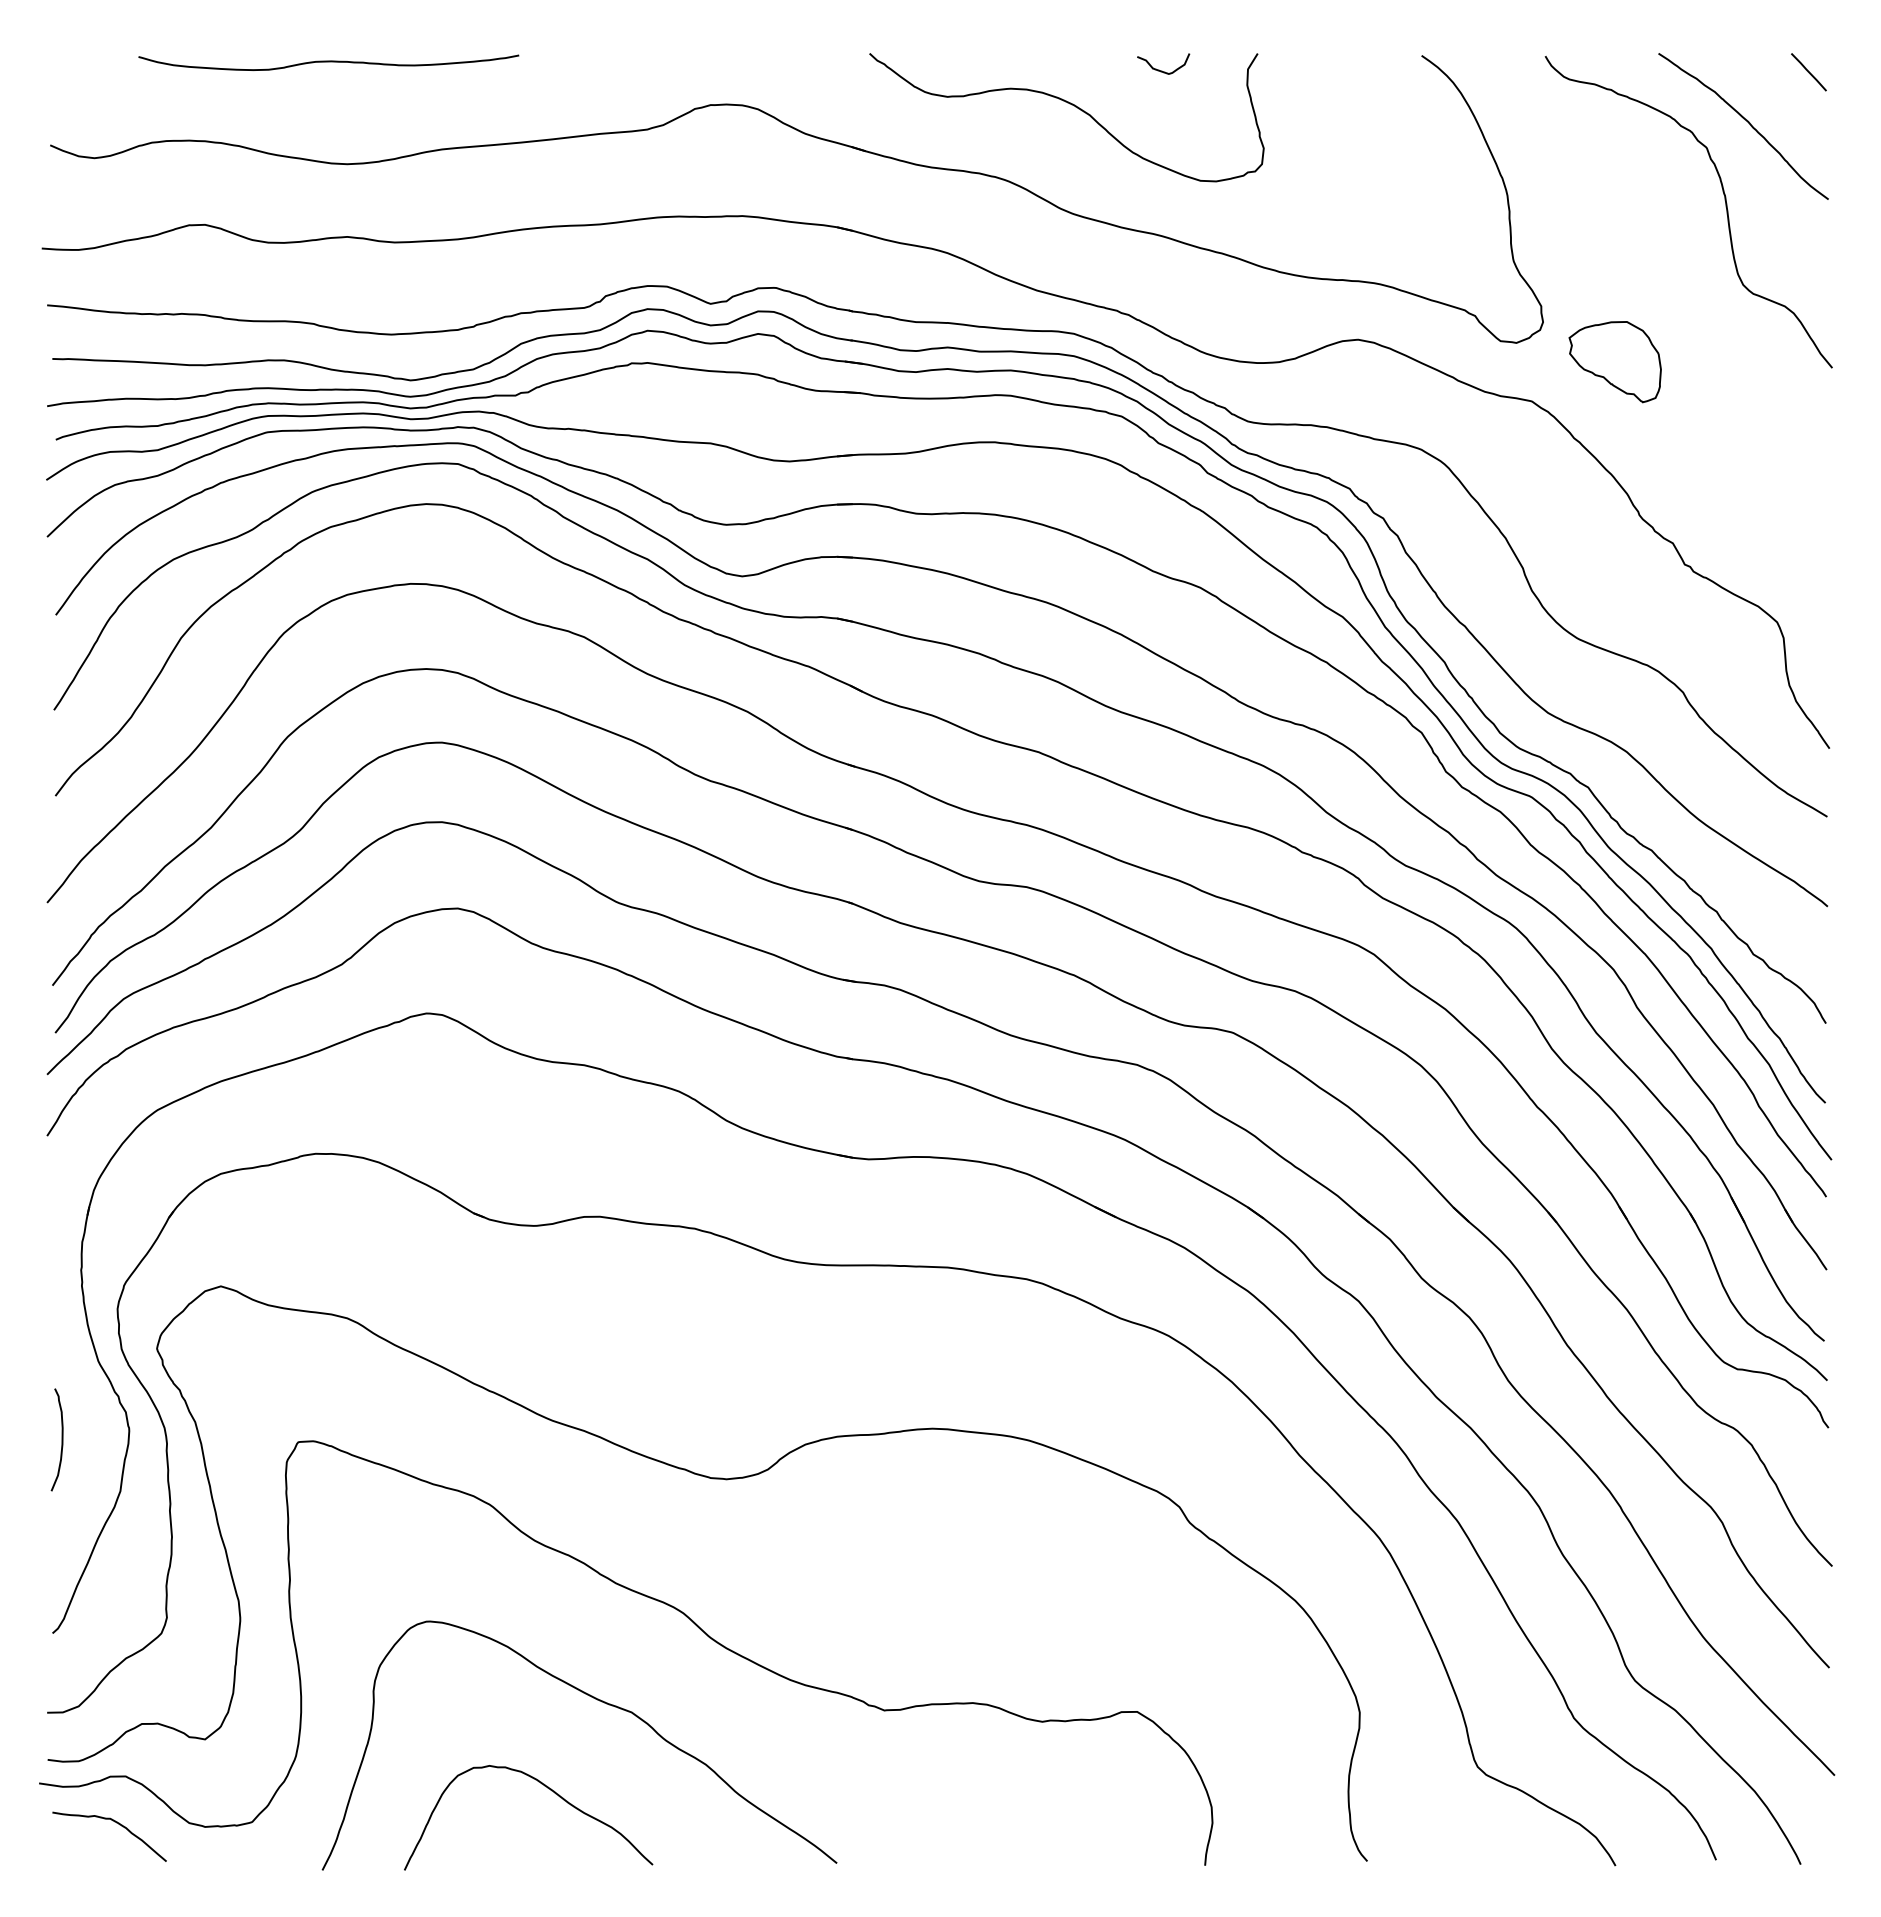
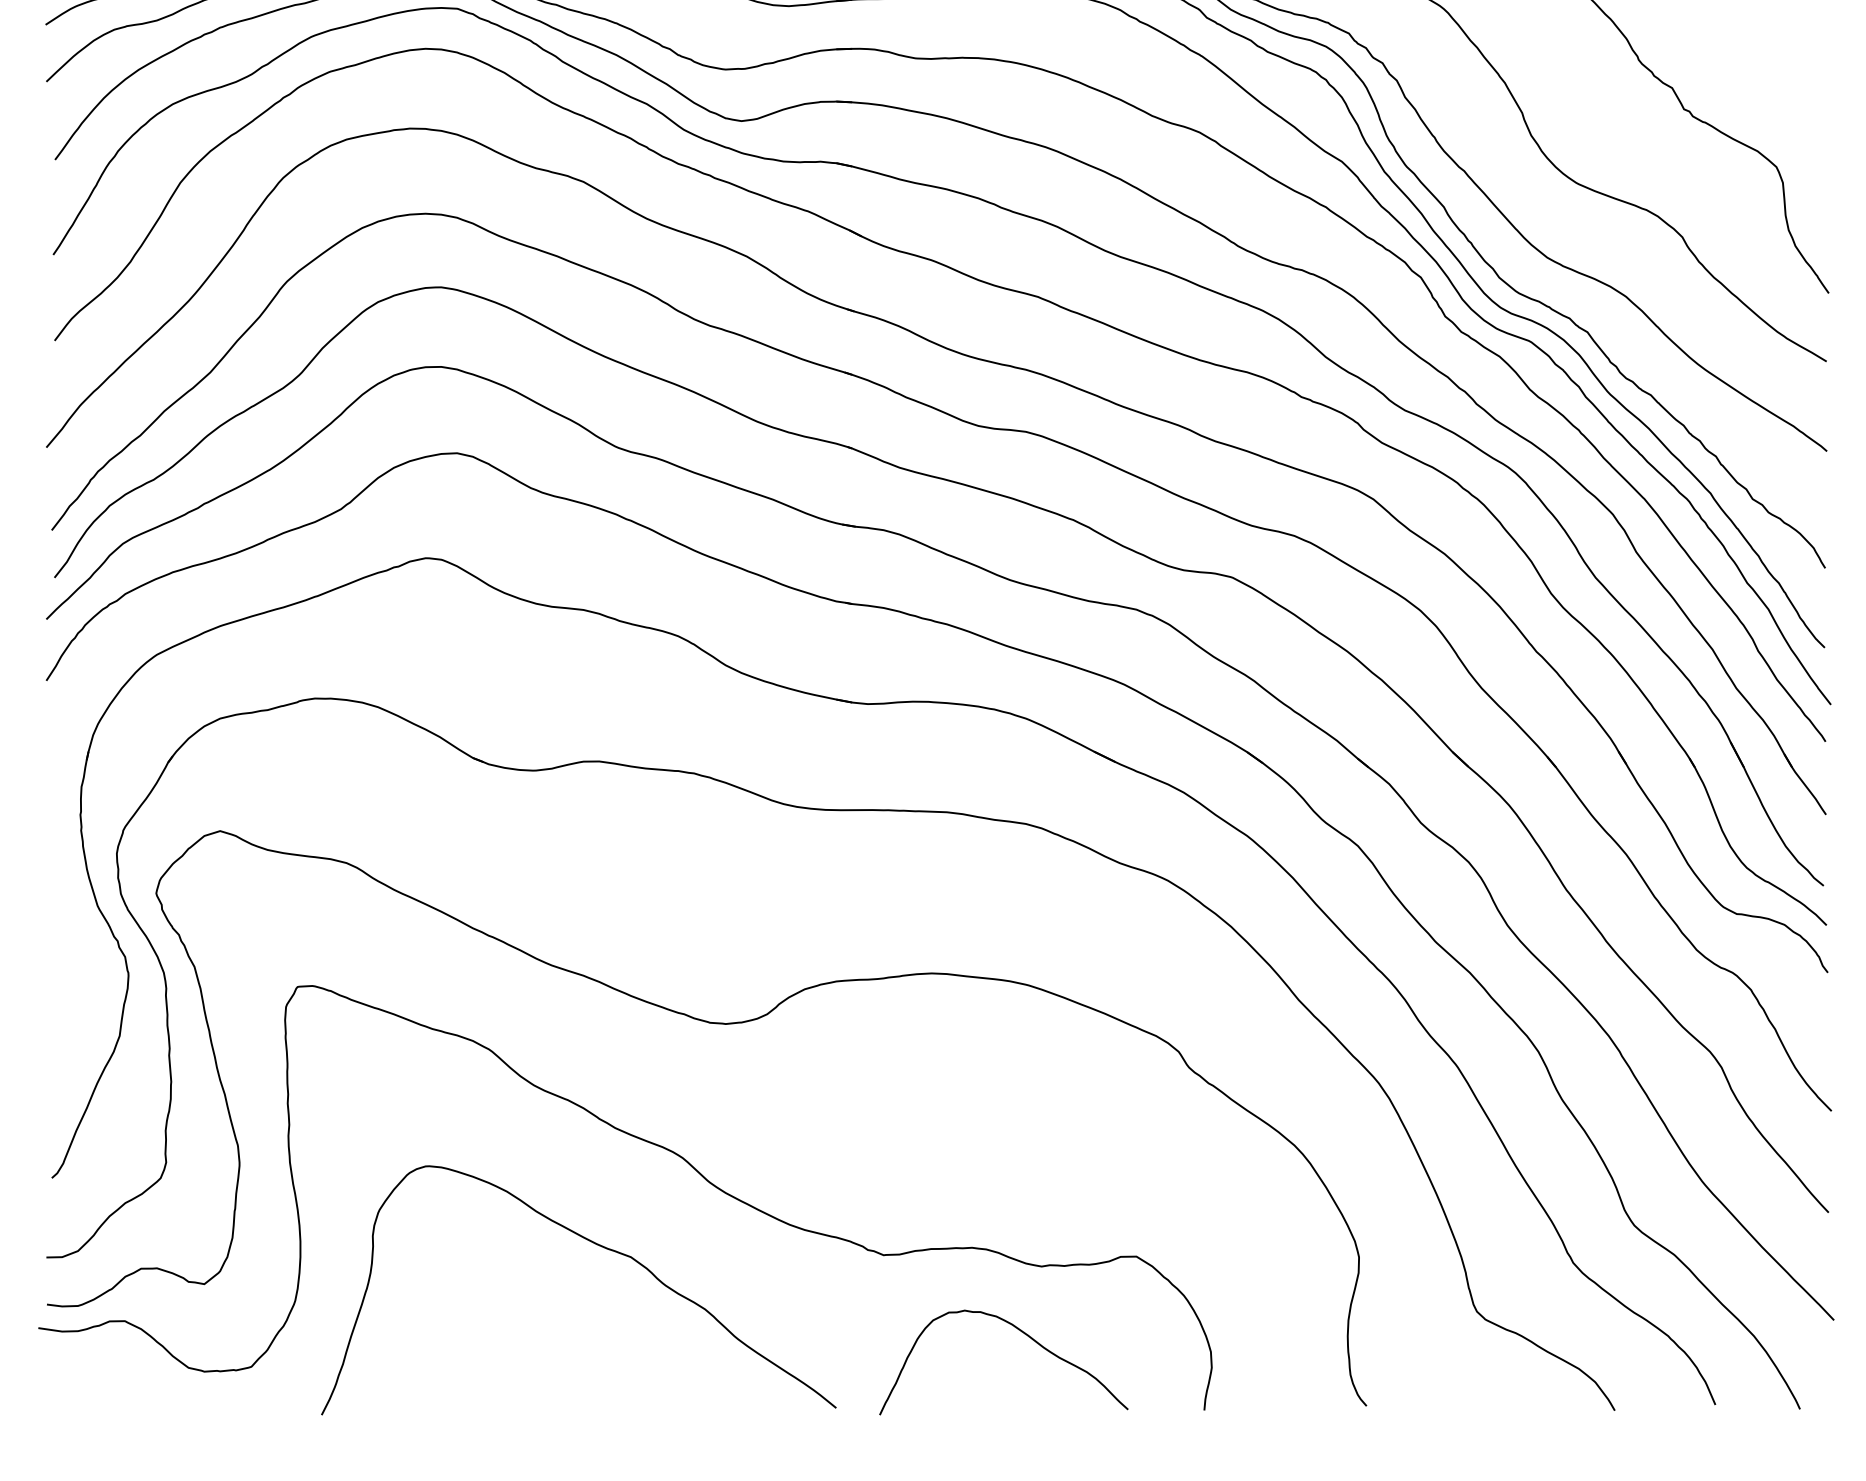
curve: (61, 1439) -> (60, 984), removed
curve: (547, 1788) -> (1022, 1333), moved
curve: (116, 1823) -> (115, 1368), removed

